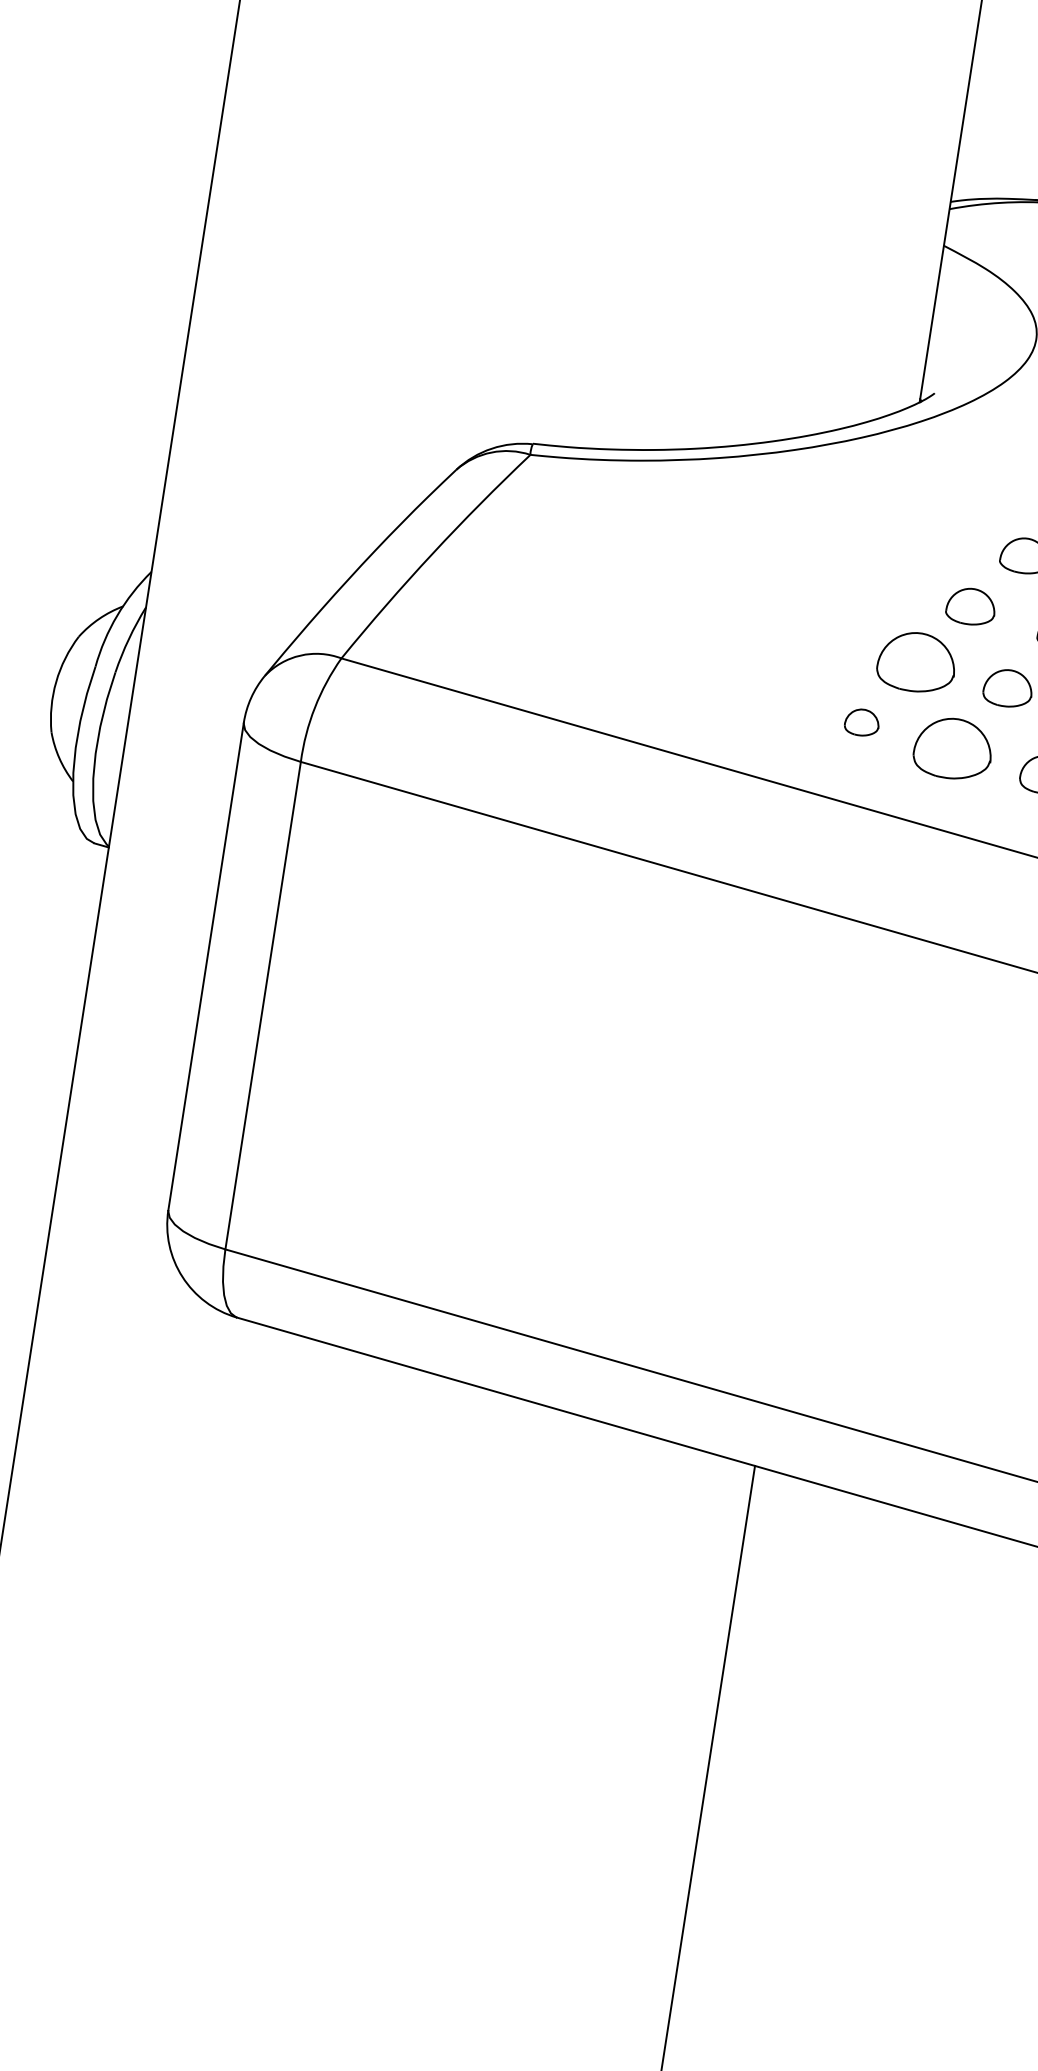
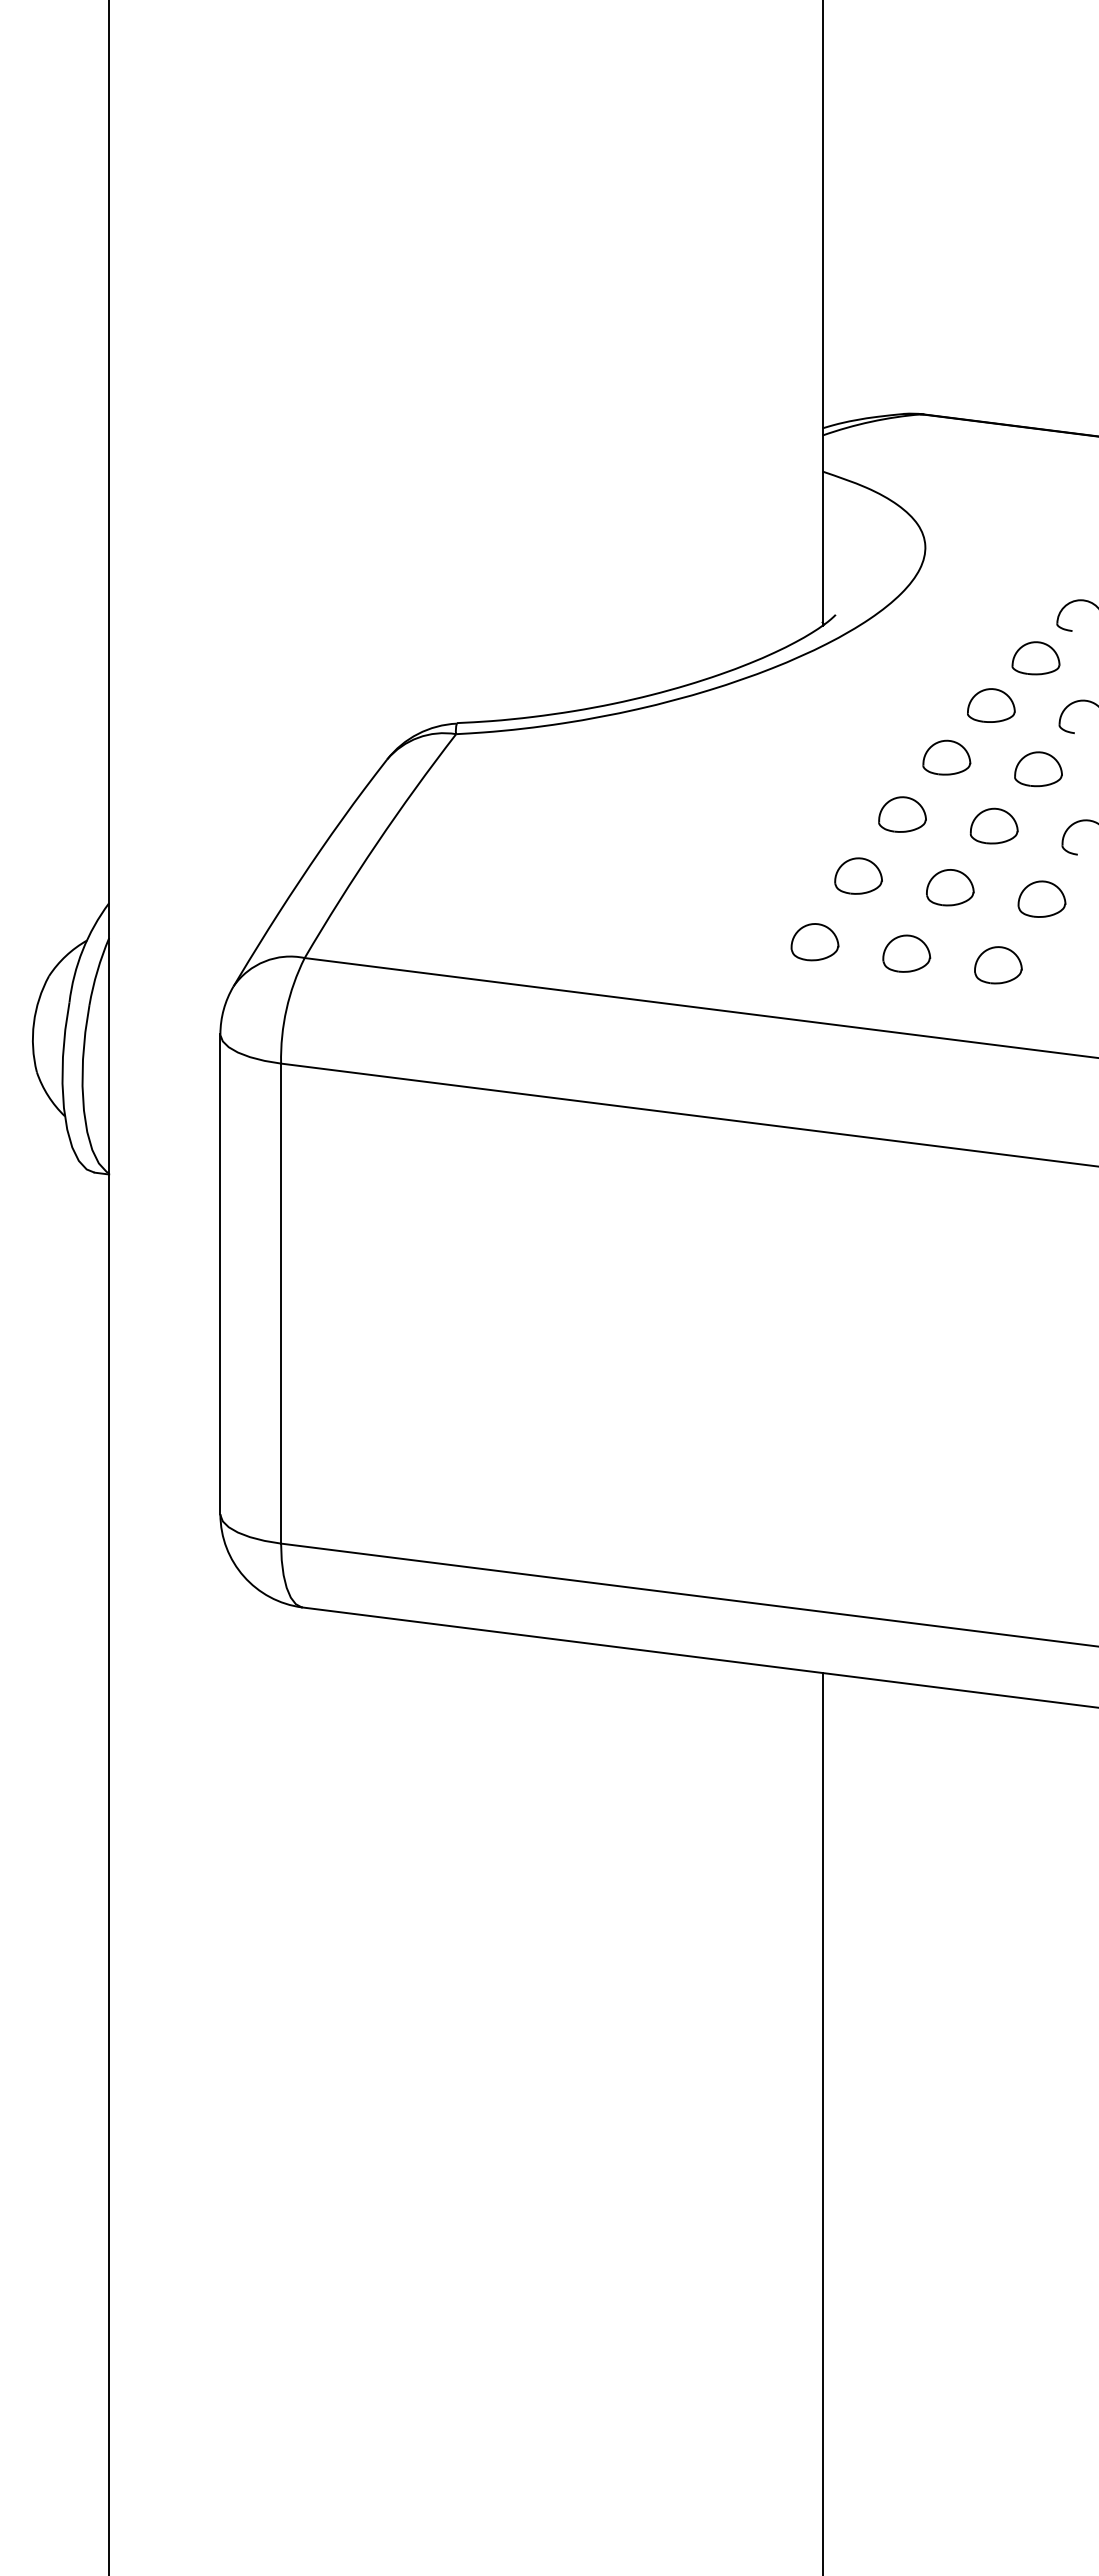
part: (916, 661) -> (858, 875), size x0.62
part: (861, 722) -> (814, 942), size x1.43
part: (953, 748) -> (906, 953), size x0.62

